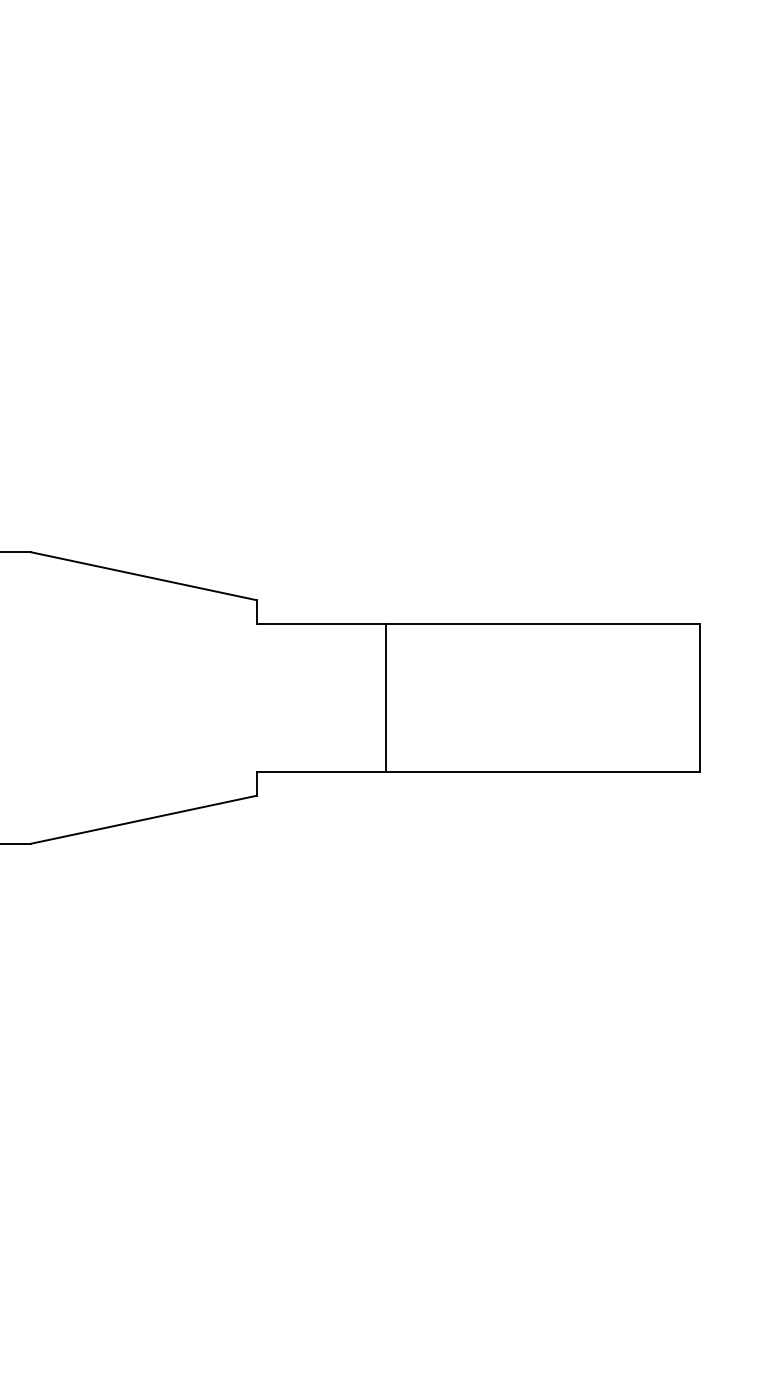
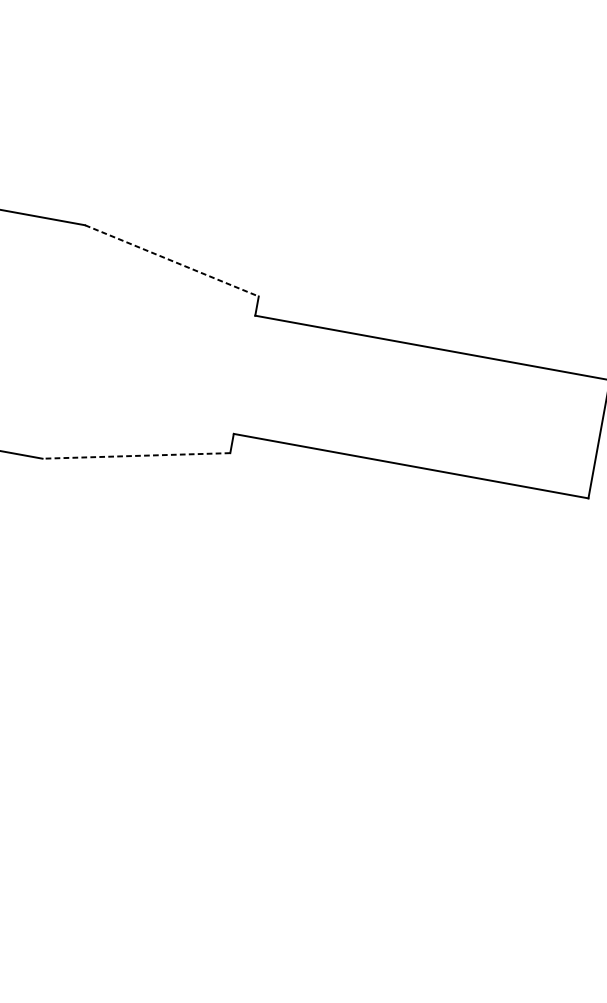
line: (144, 576) -> (172, 261), solid -> dashed
line: (385, 697) -> (347, 393), removed
line: (143, 819) -> (136, 455), solid -> dashed

